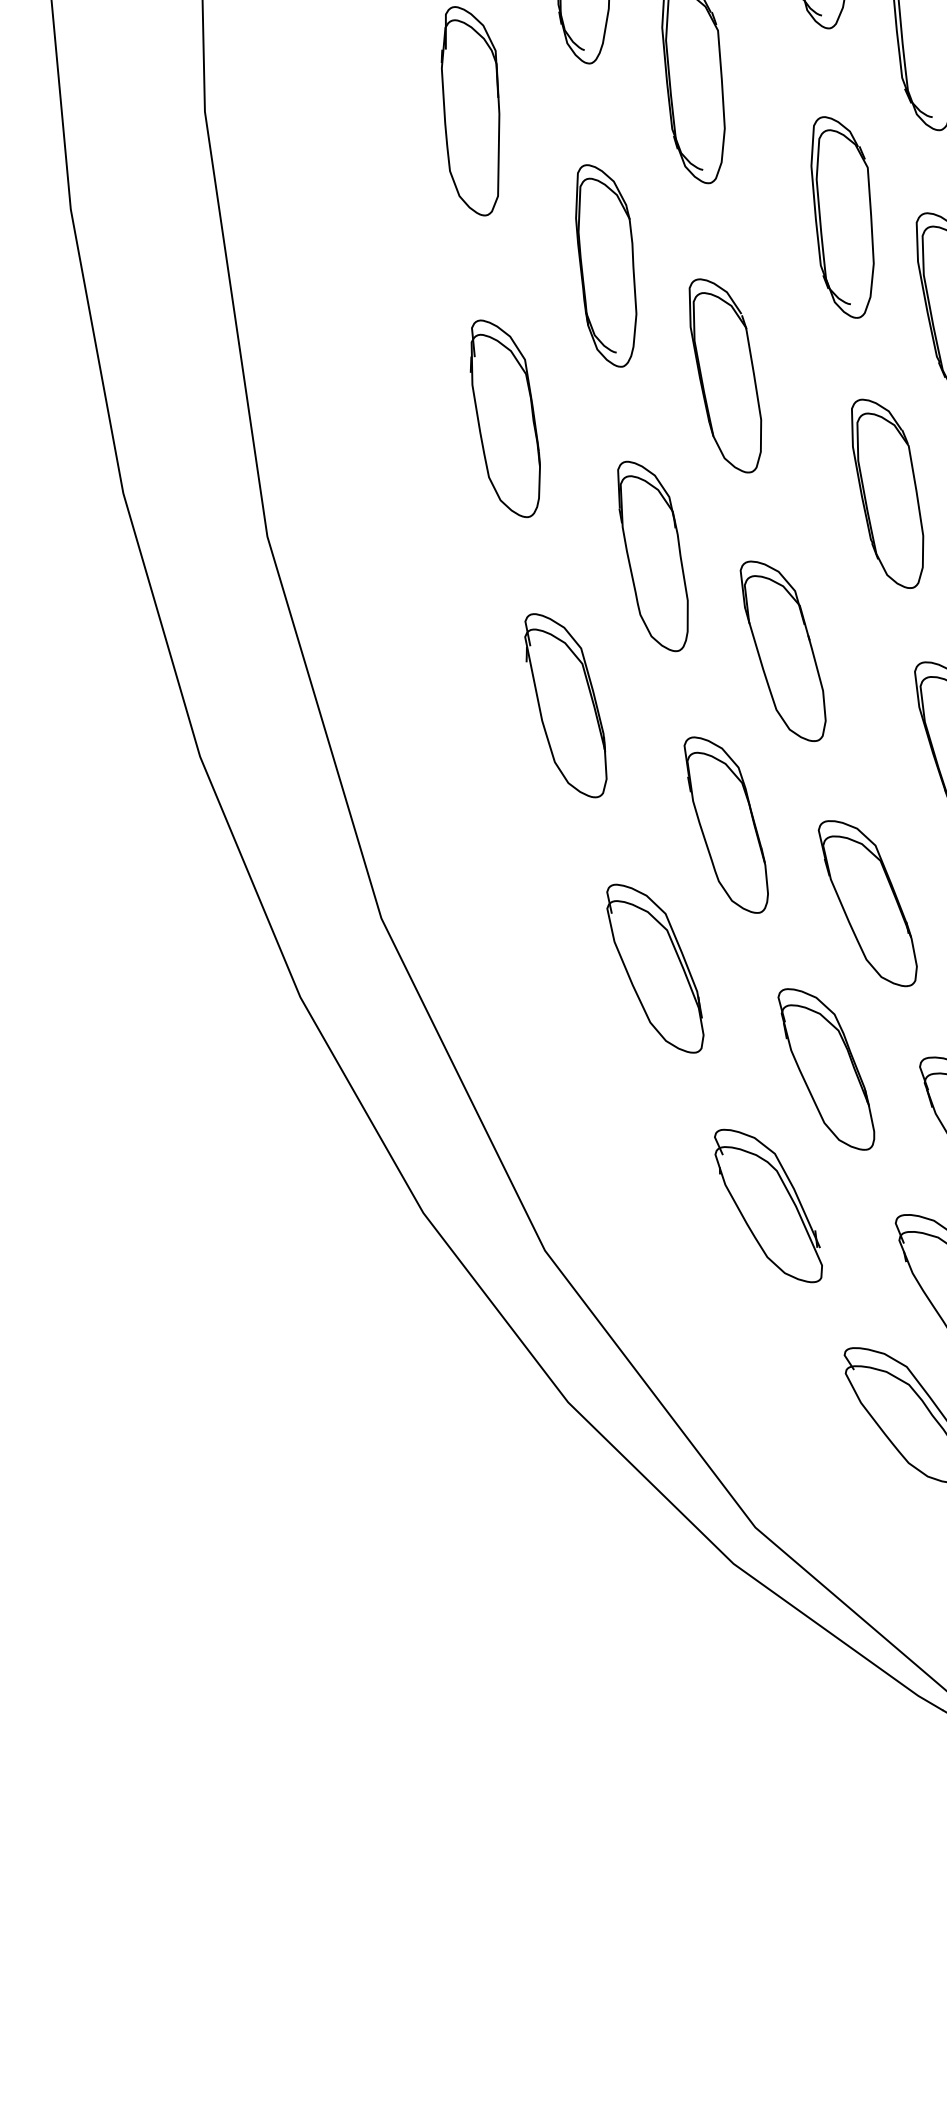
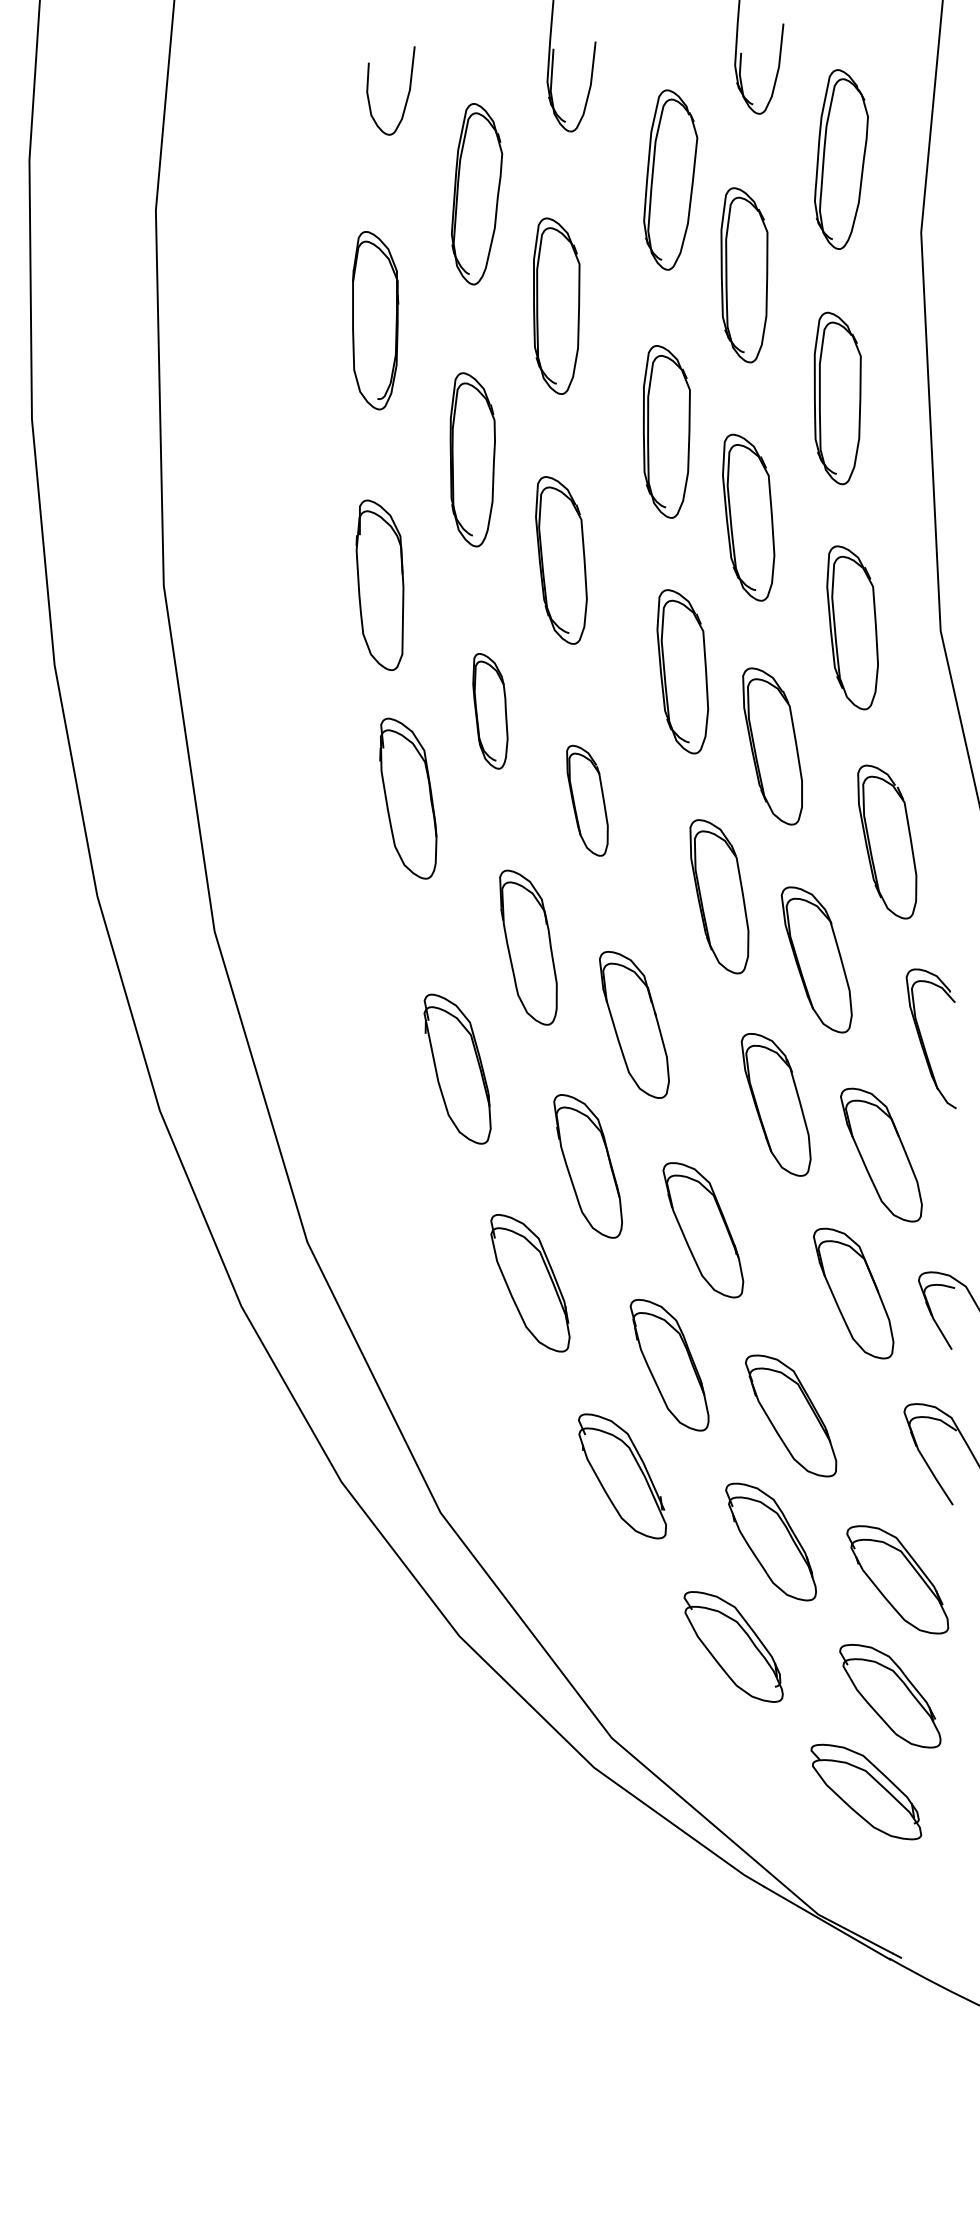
part: (606, 266) -> (490, 711), size x0.7
part: (725, 375) -> (587, 800), size x0.7
part: (505, 418) -> (408, 798), moved

